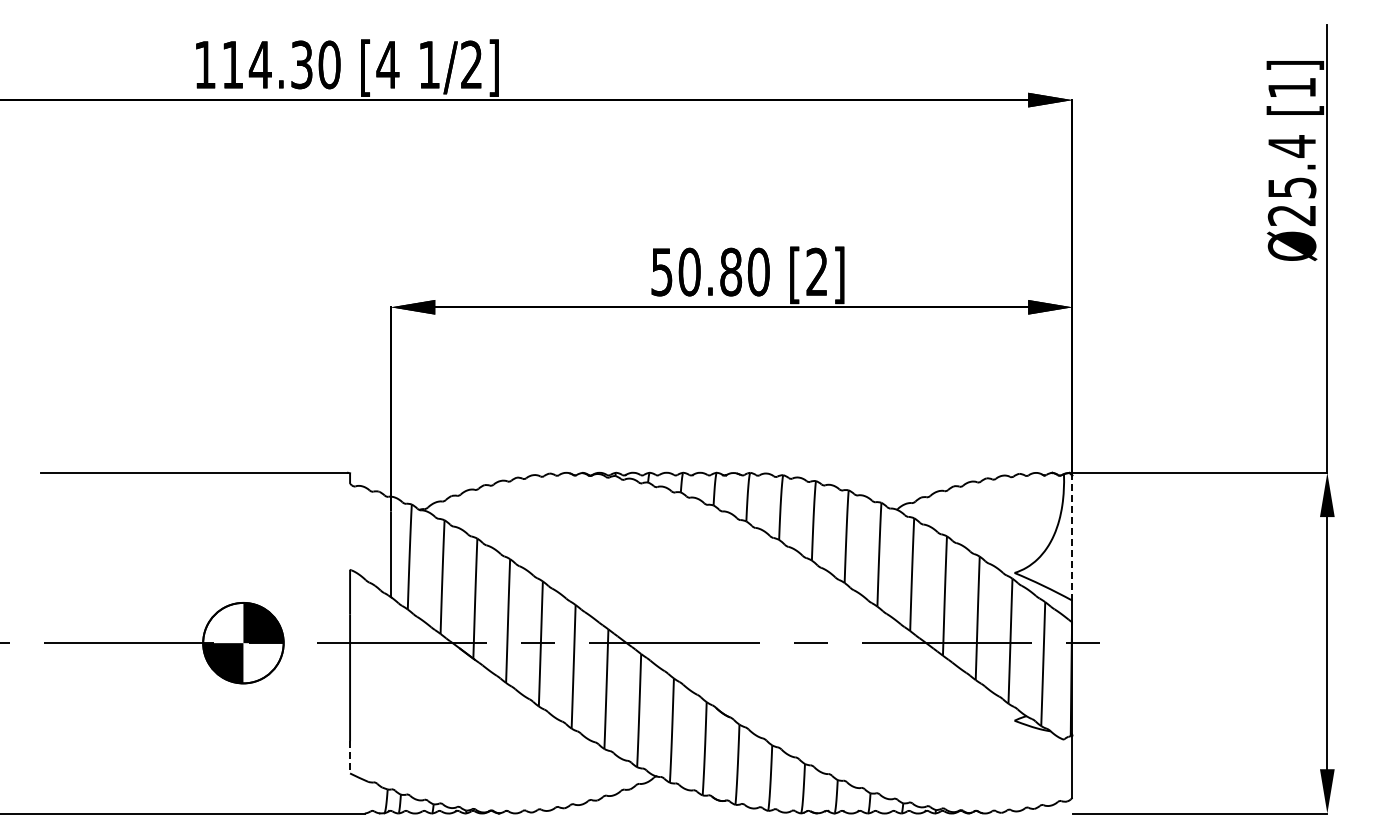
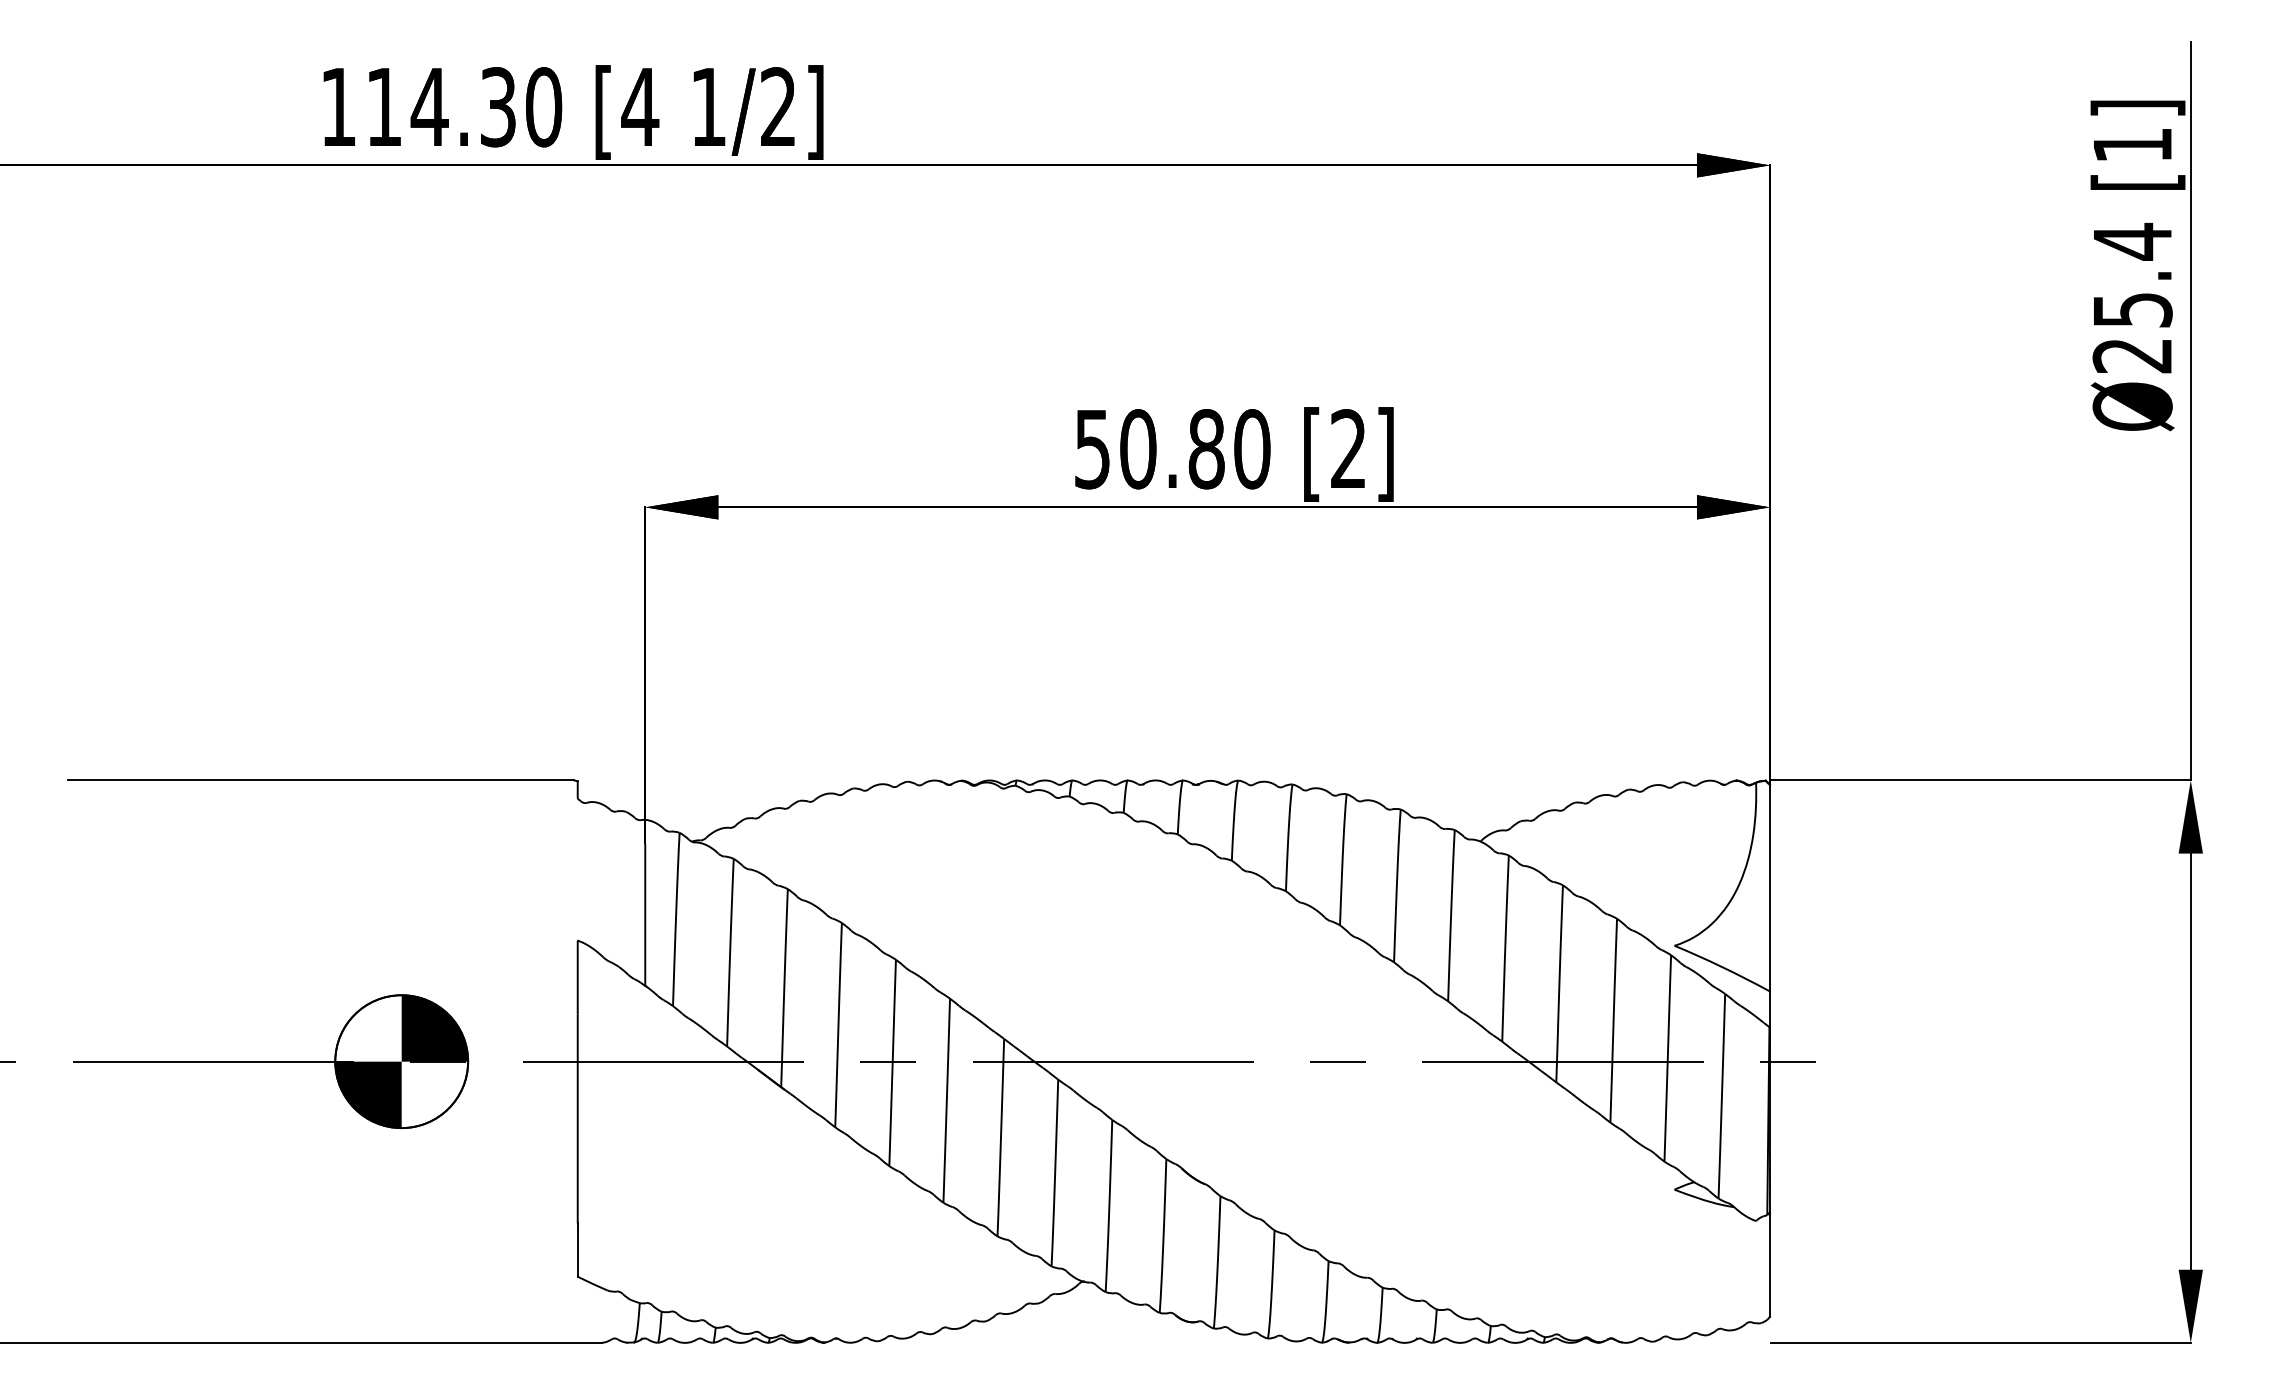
line: (1072, 537) -> (1770, 887), dashed -> solid
line: (350, 757) -> (578, 1250), dashed -> solid

